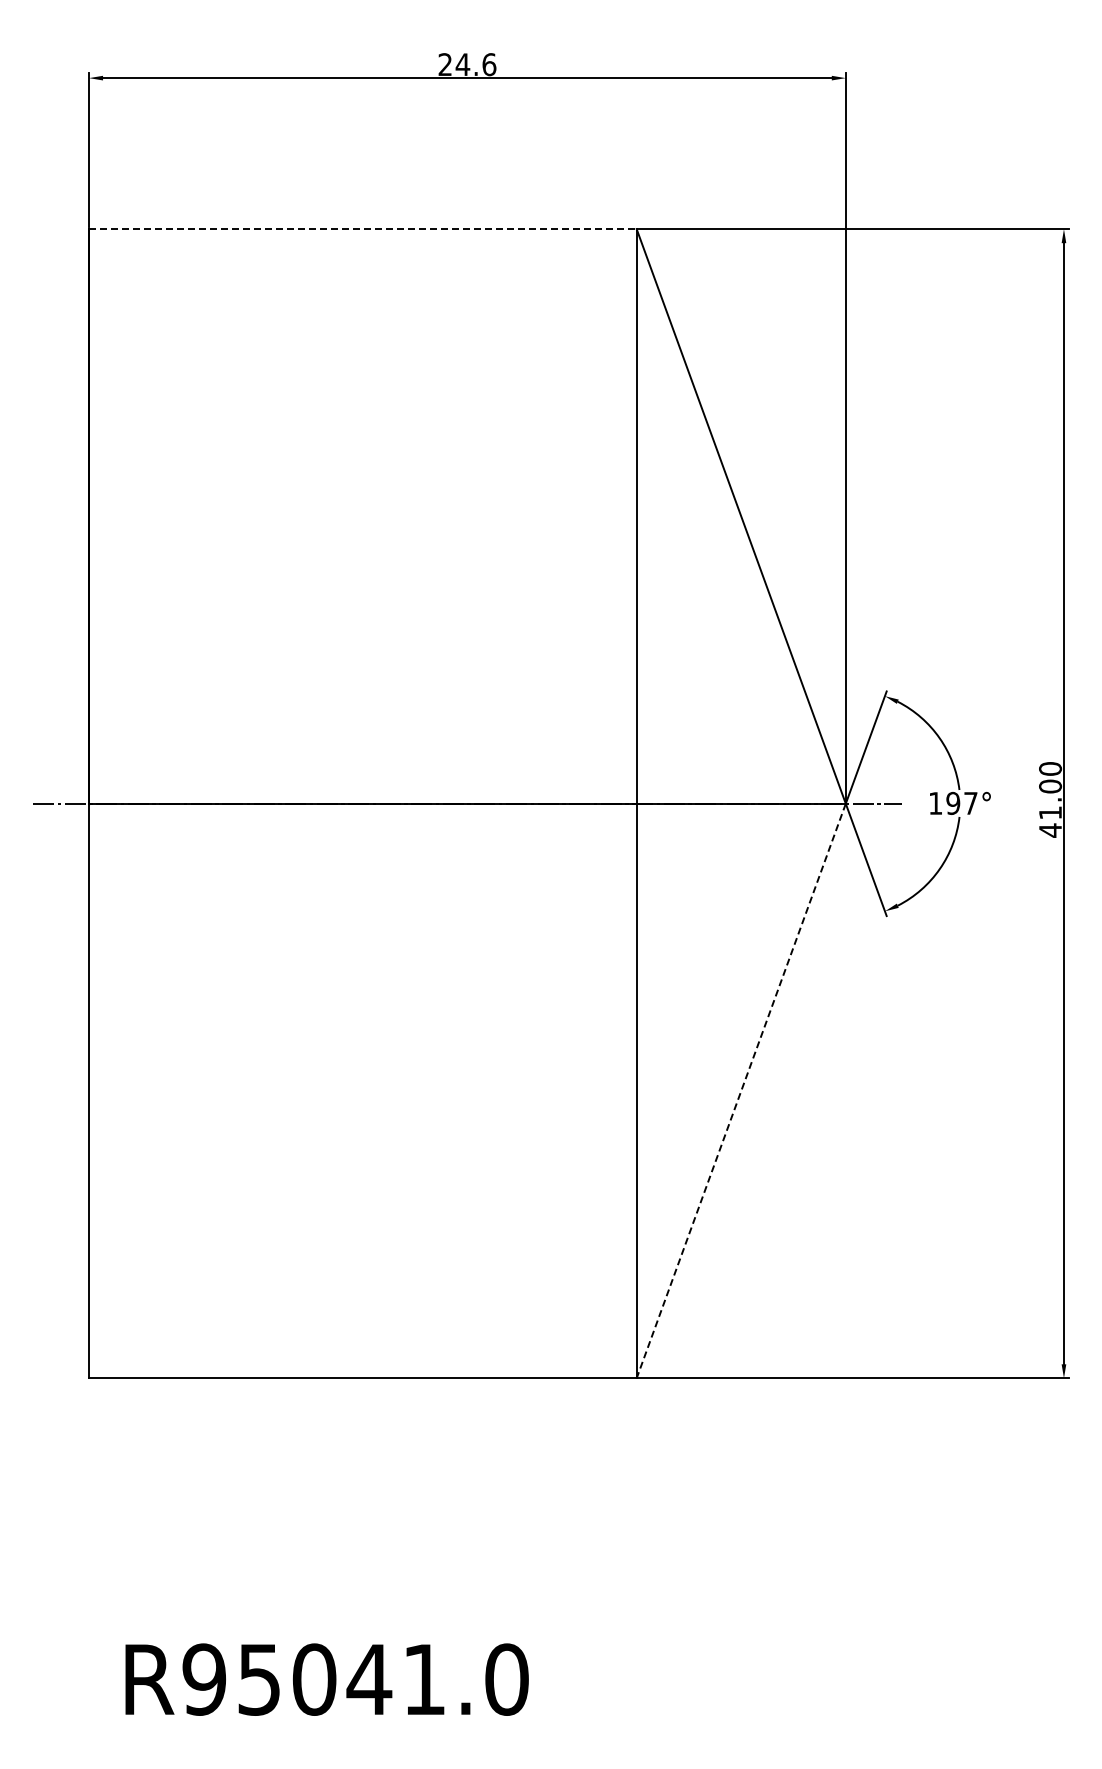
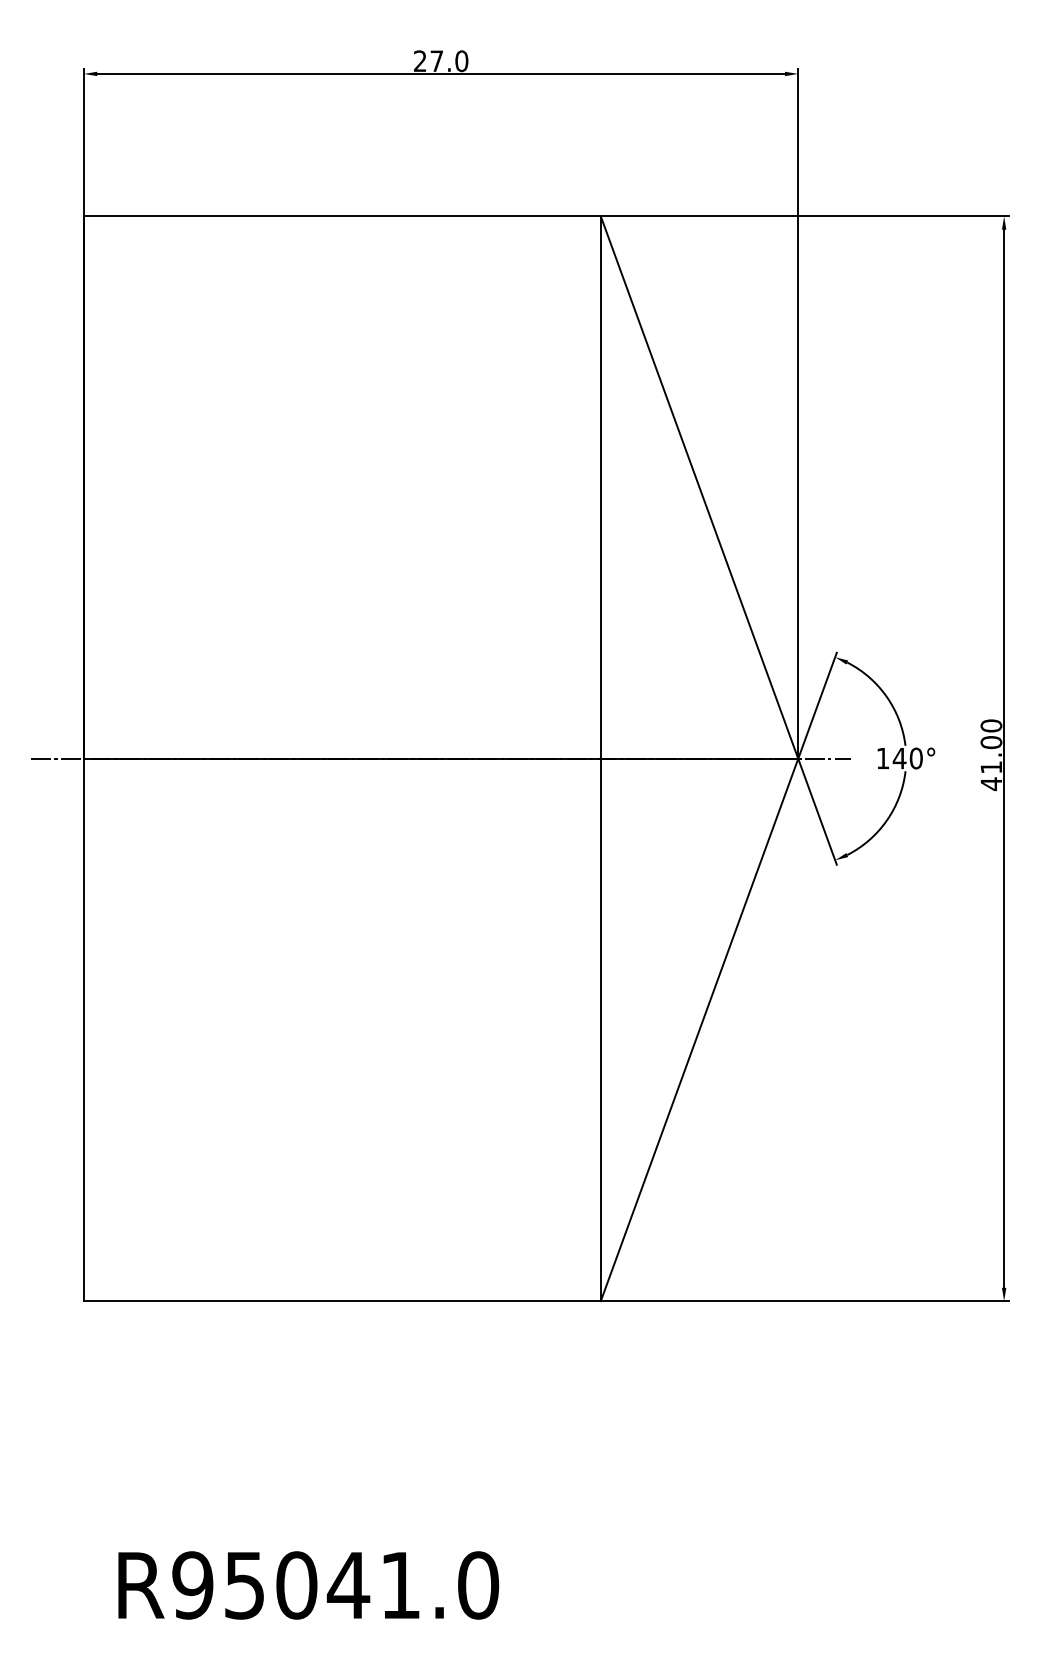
text: (475, 64) -> (448, 61), 24.6 -> 27.0
line: (362, 229) -> (342, 216), dashed -> solid
text: (961, 802) -> (907, 757), 197° -> 140°
line: (741, 1091) -> (699, 1030), dashed -> solid

